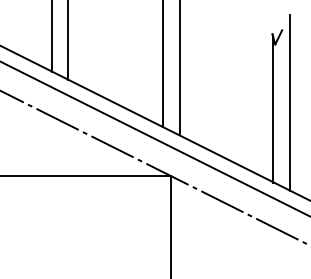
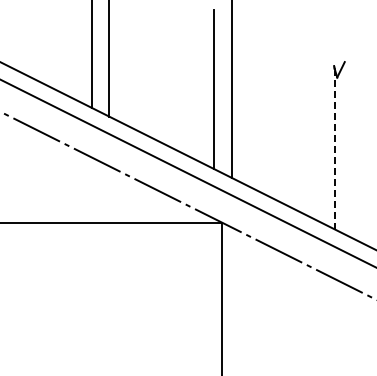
line: (289, 102) -> (352, 141), removed
line: (273, 110) -> (335, 150), solid -> dashed

